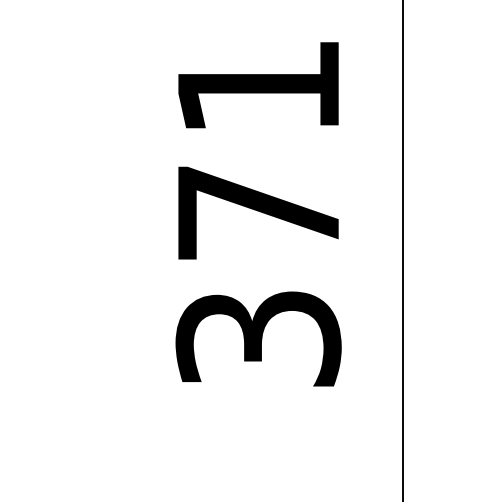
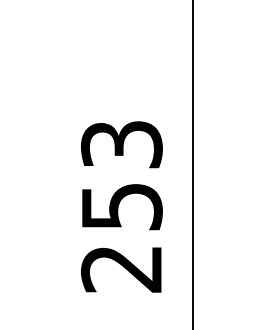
text: (257, 212) -> (121, 206), 371 -> 253

